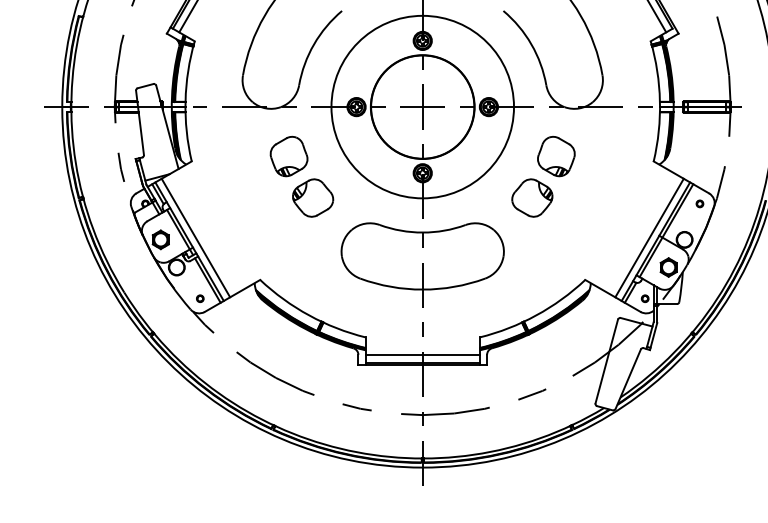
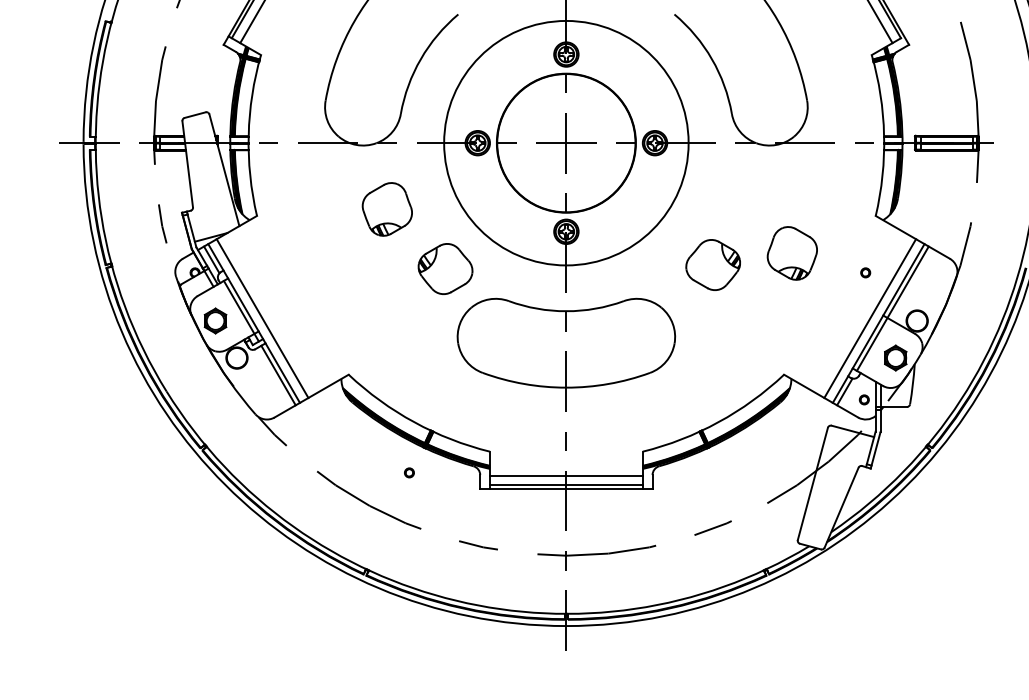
part: (555, 156) -> (791, 253), moved
part: (313, 197) -> (445, 268), moved
part: (699, 203) -> (865, 272), moved
part: (200, 298) -> (409, 472), moved

